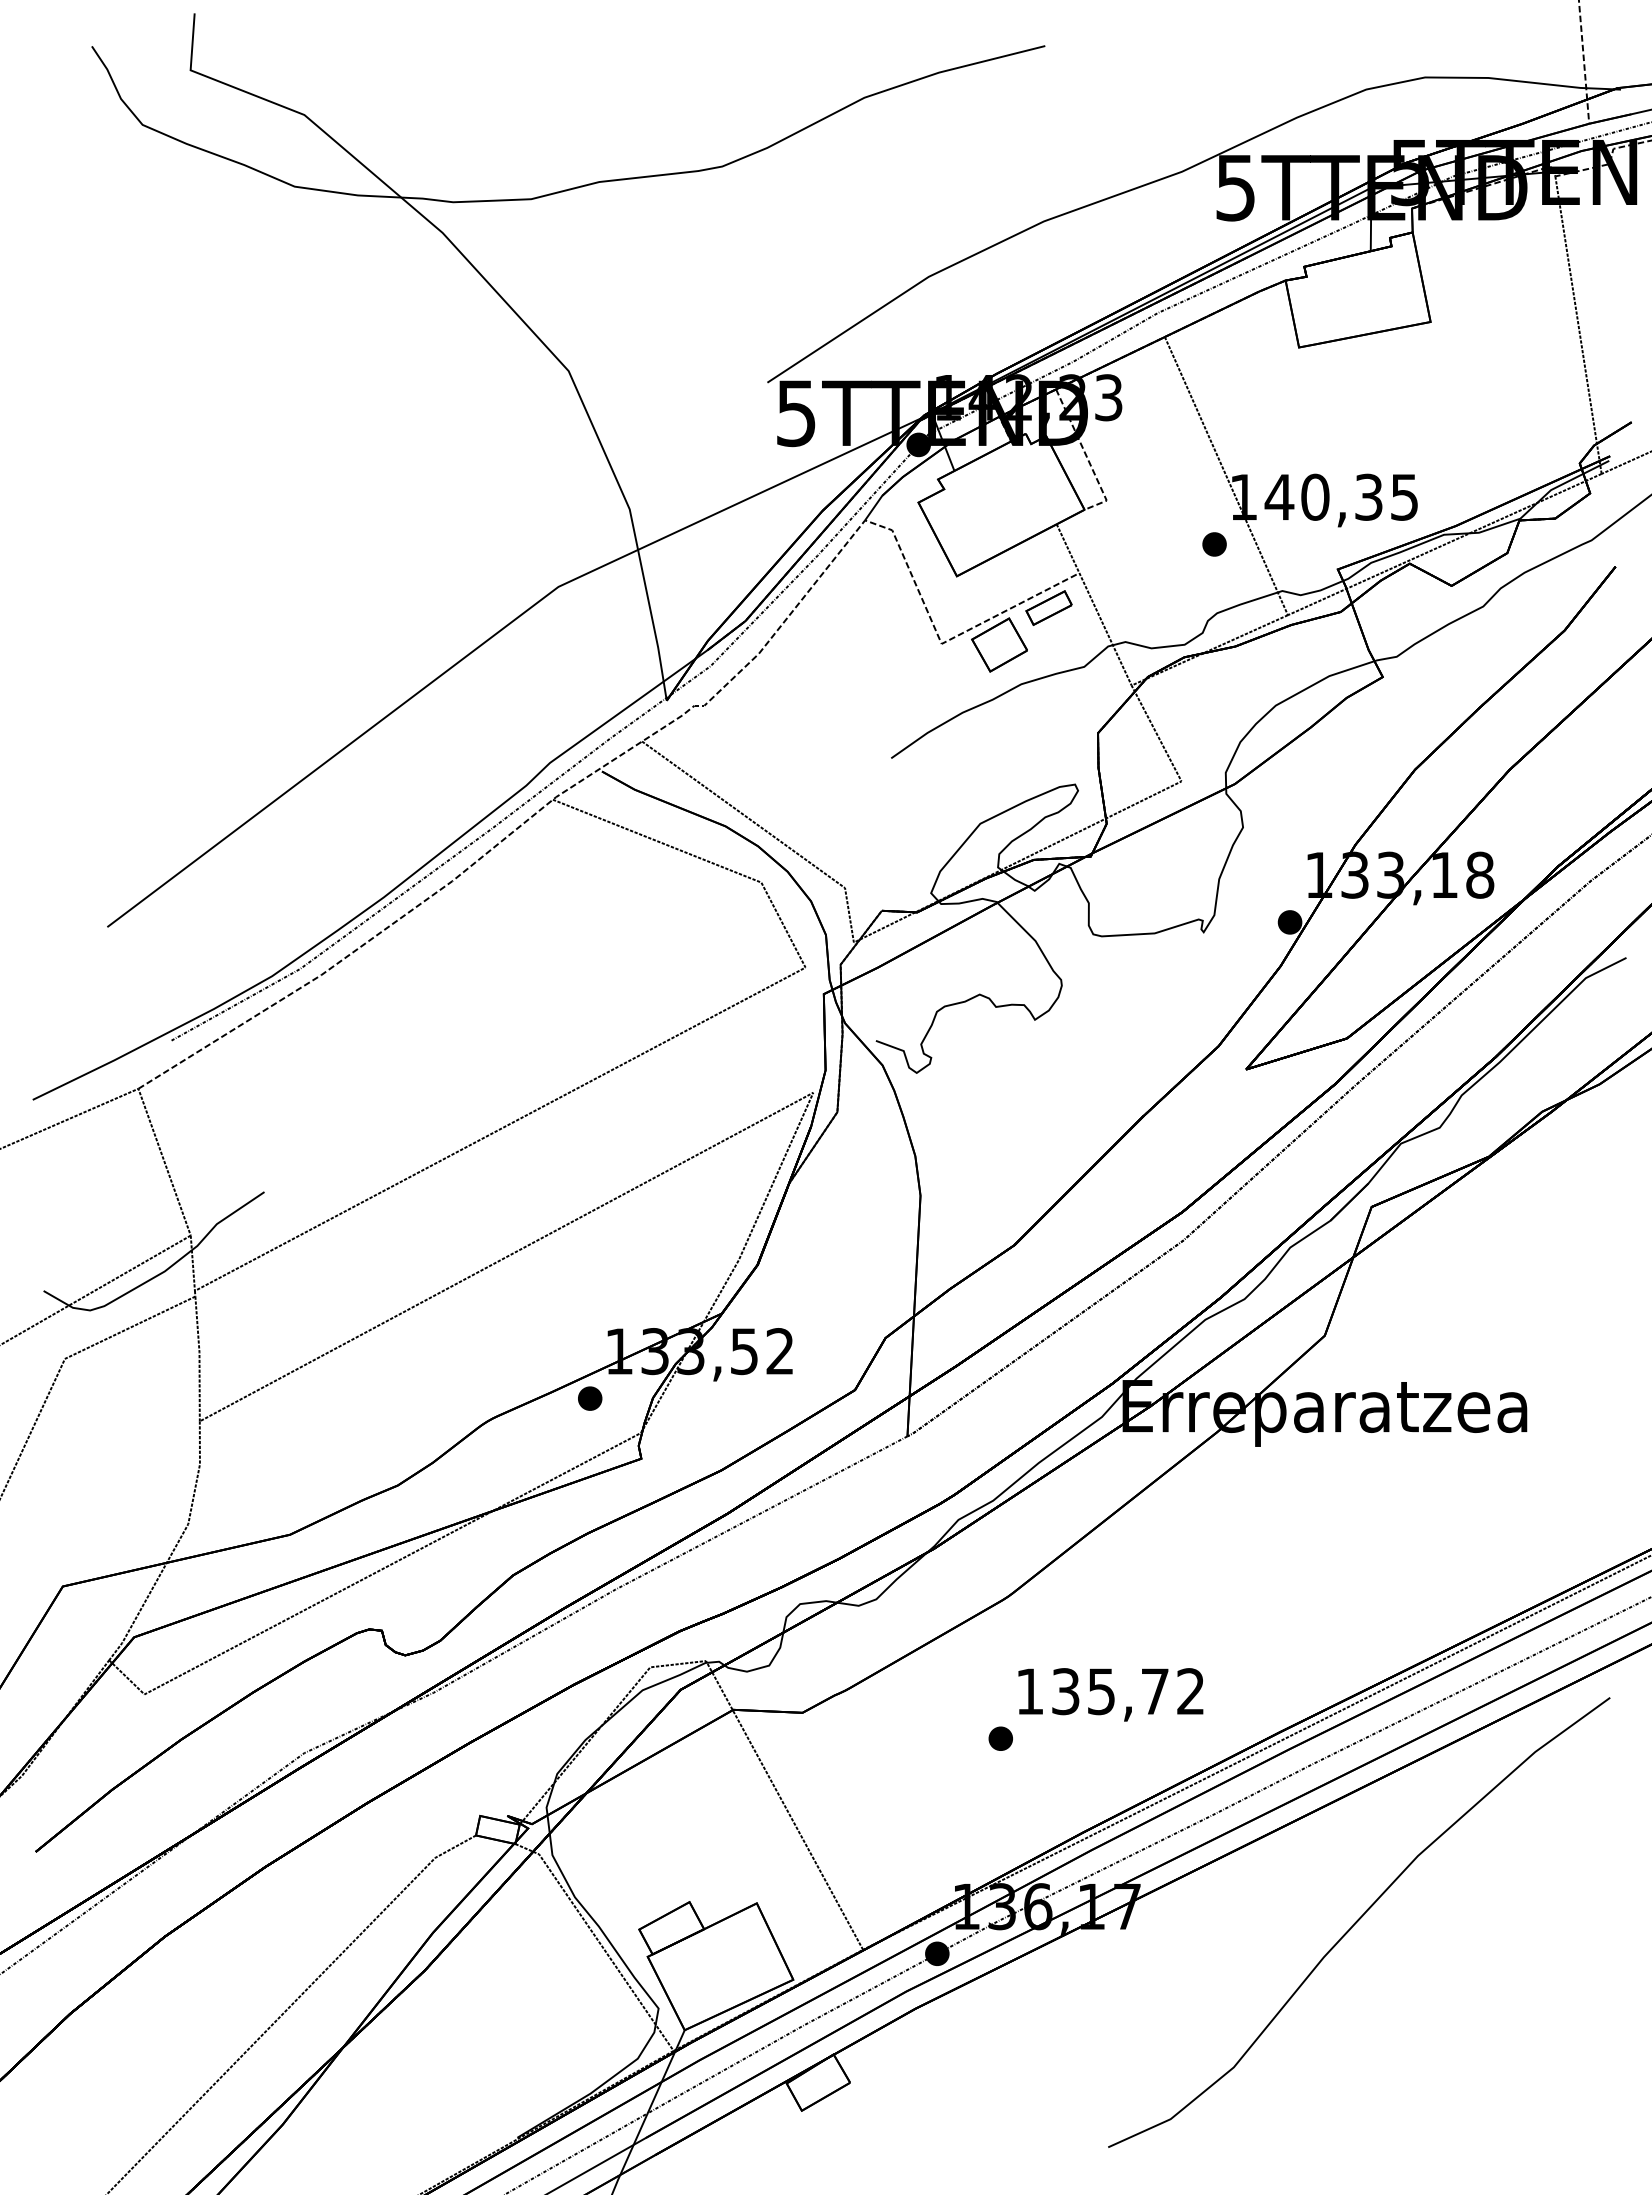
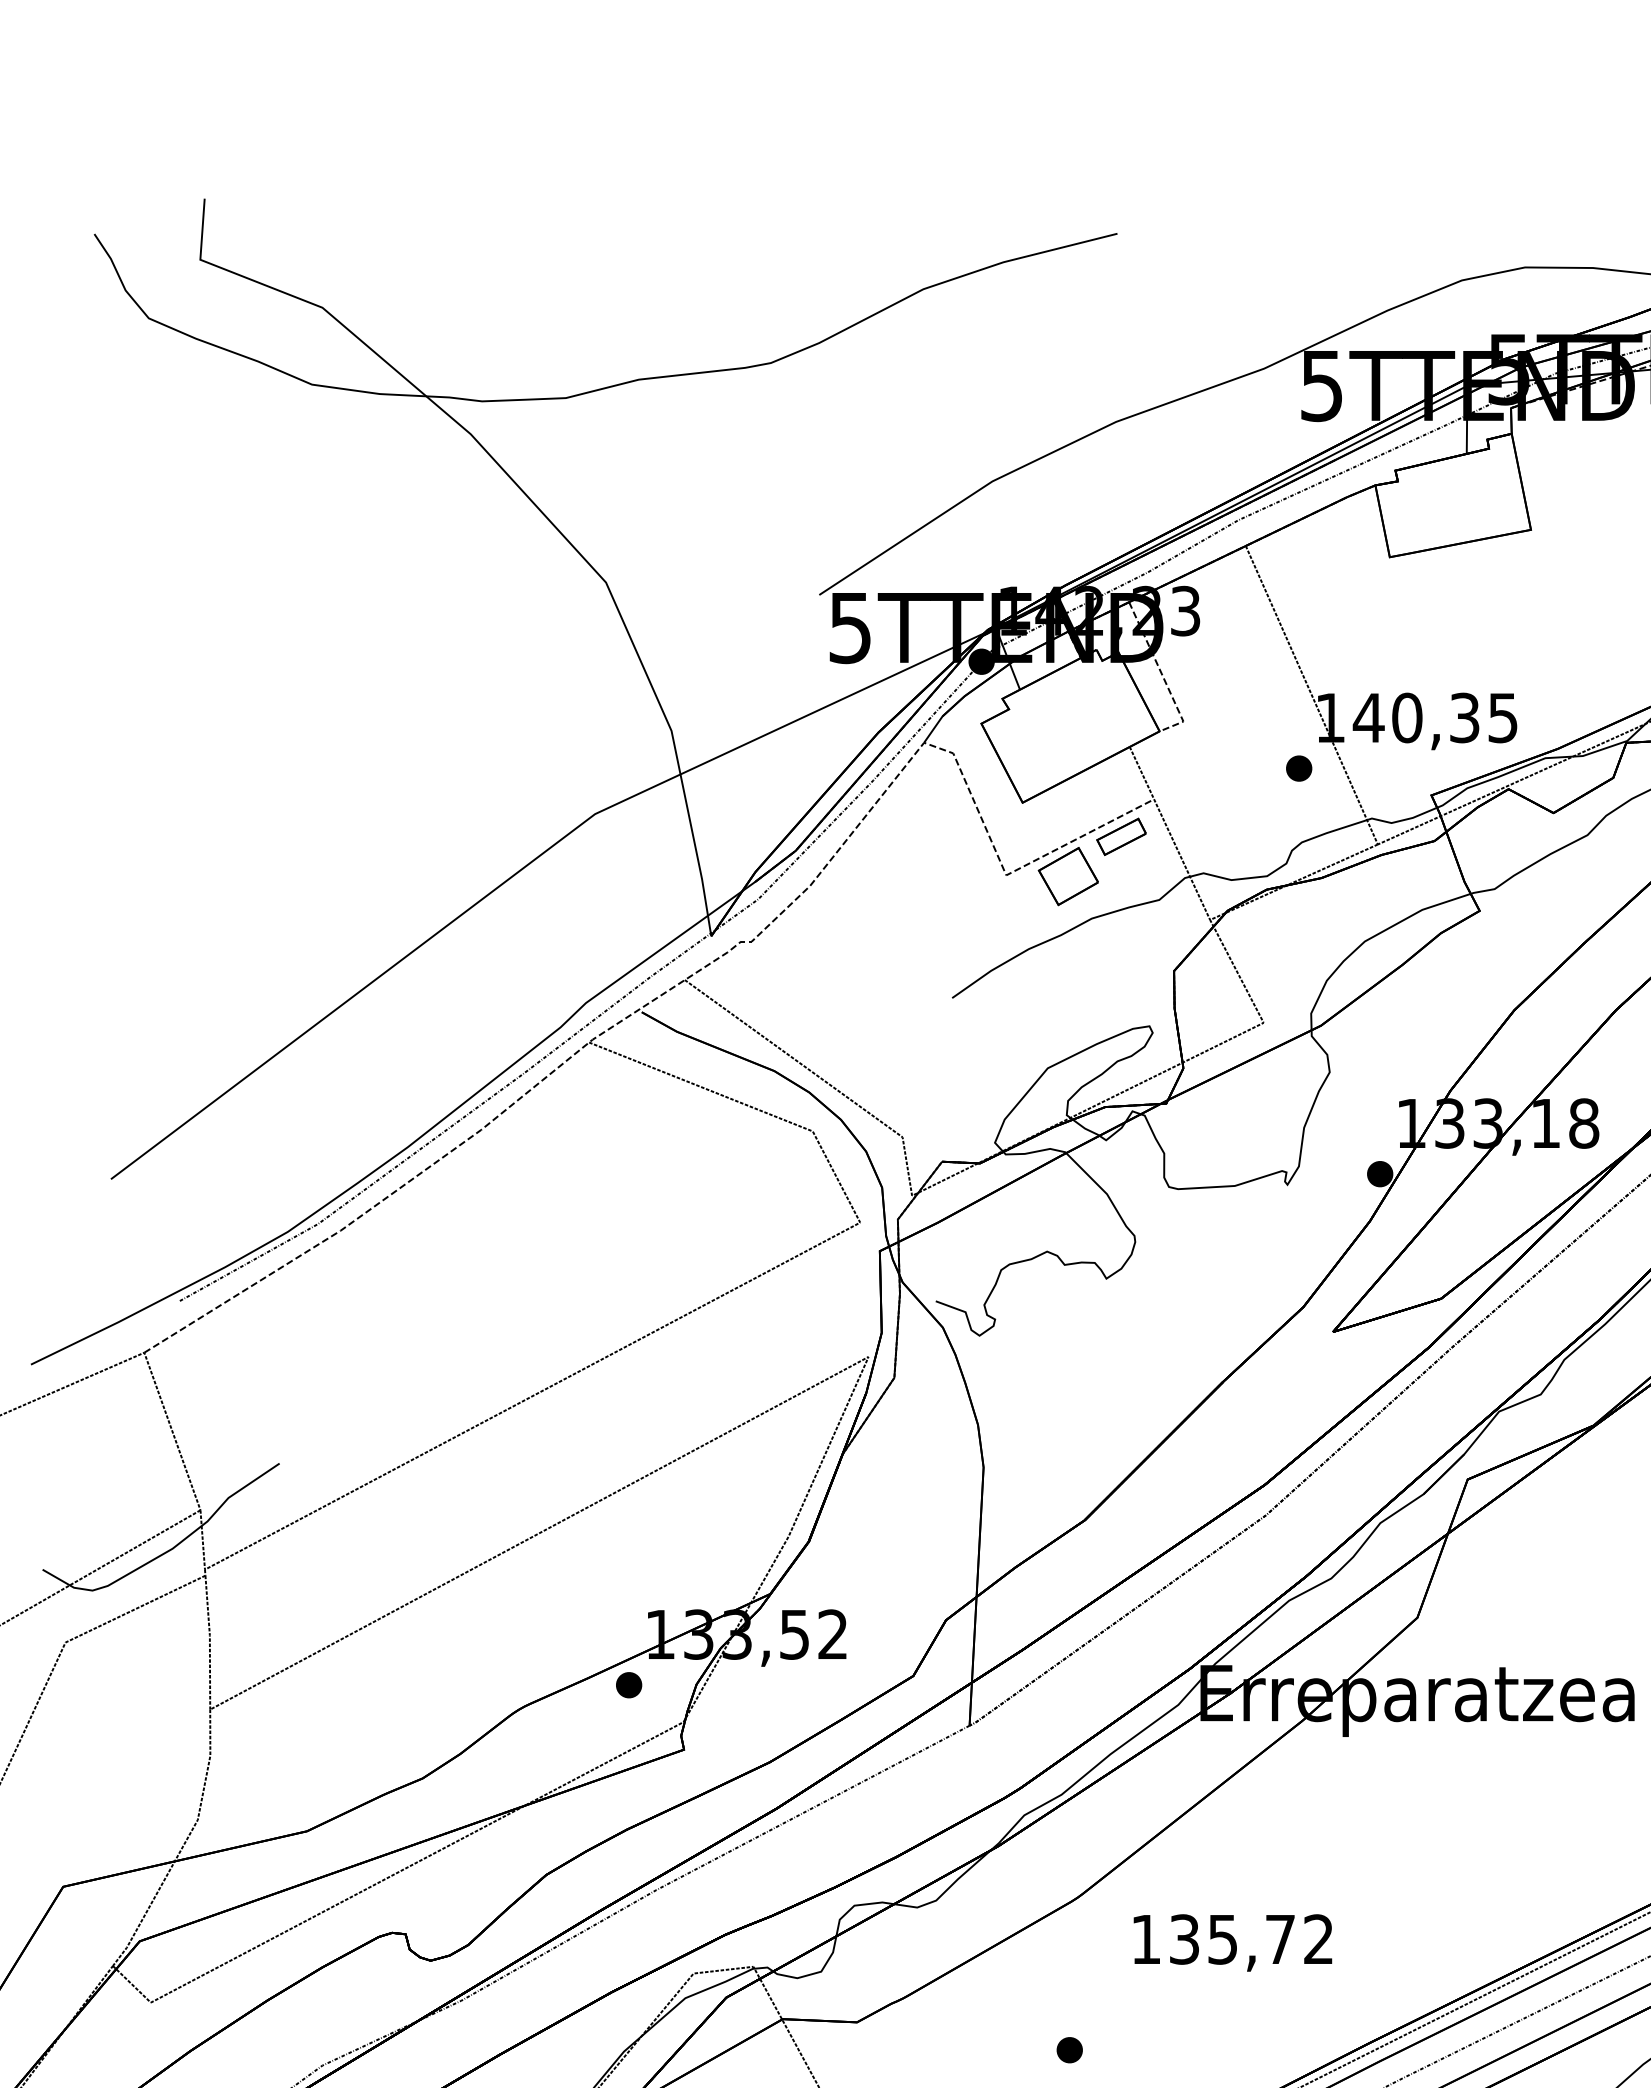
text: (1110, 1694) -> (1232, 1942), moved

